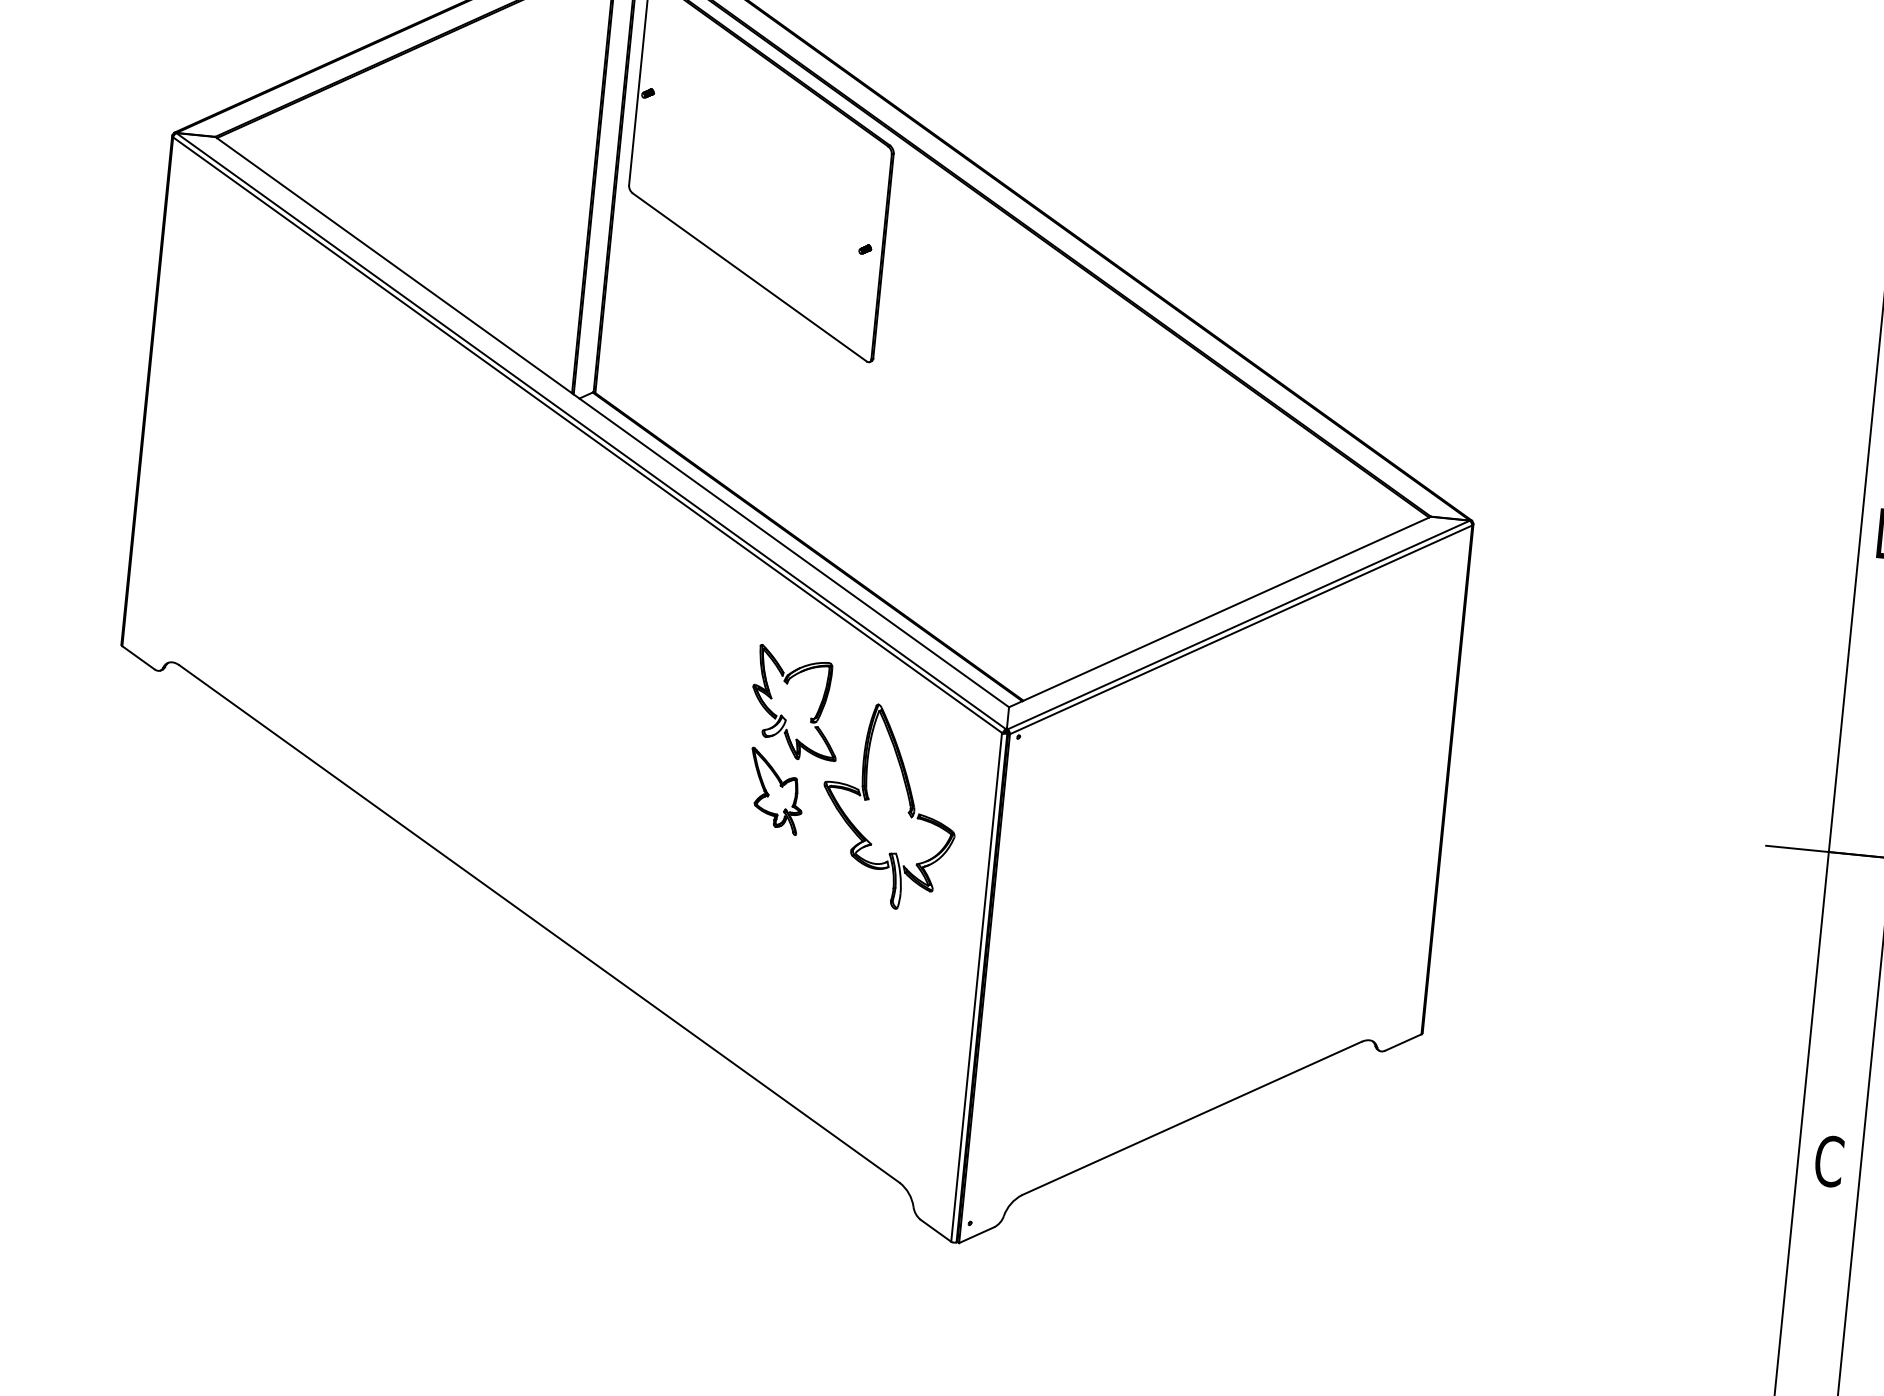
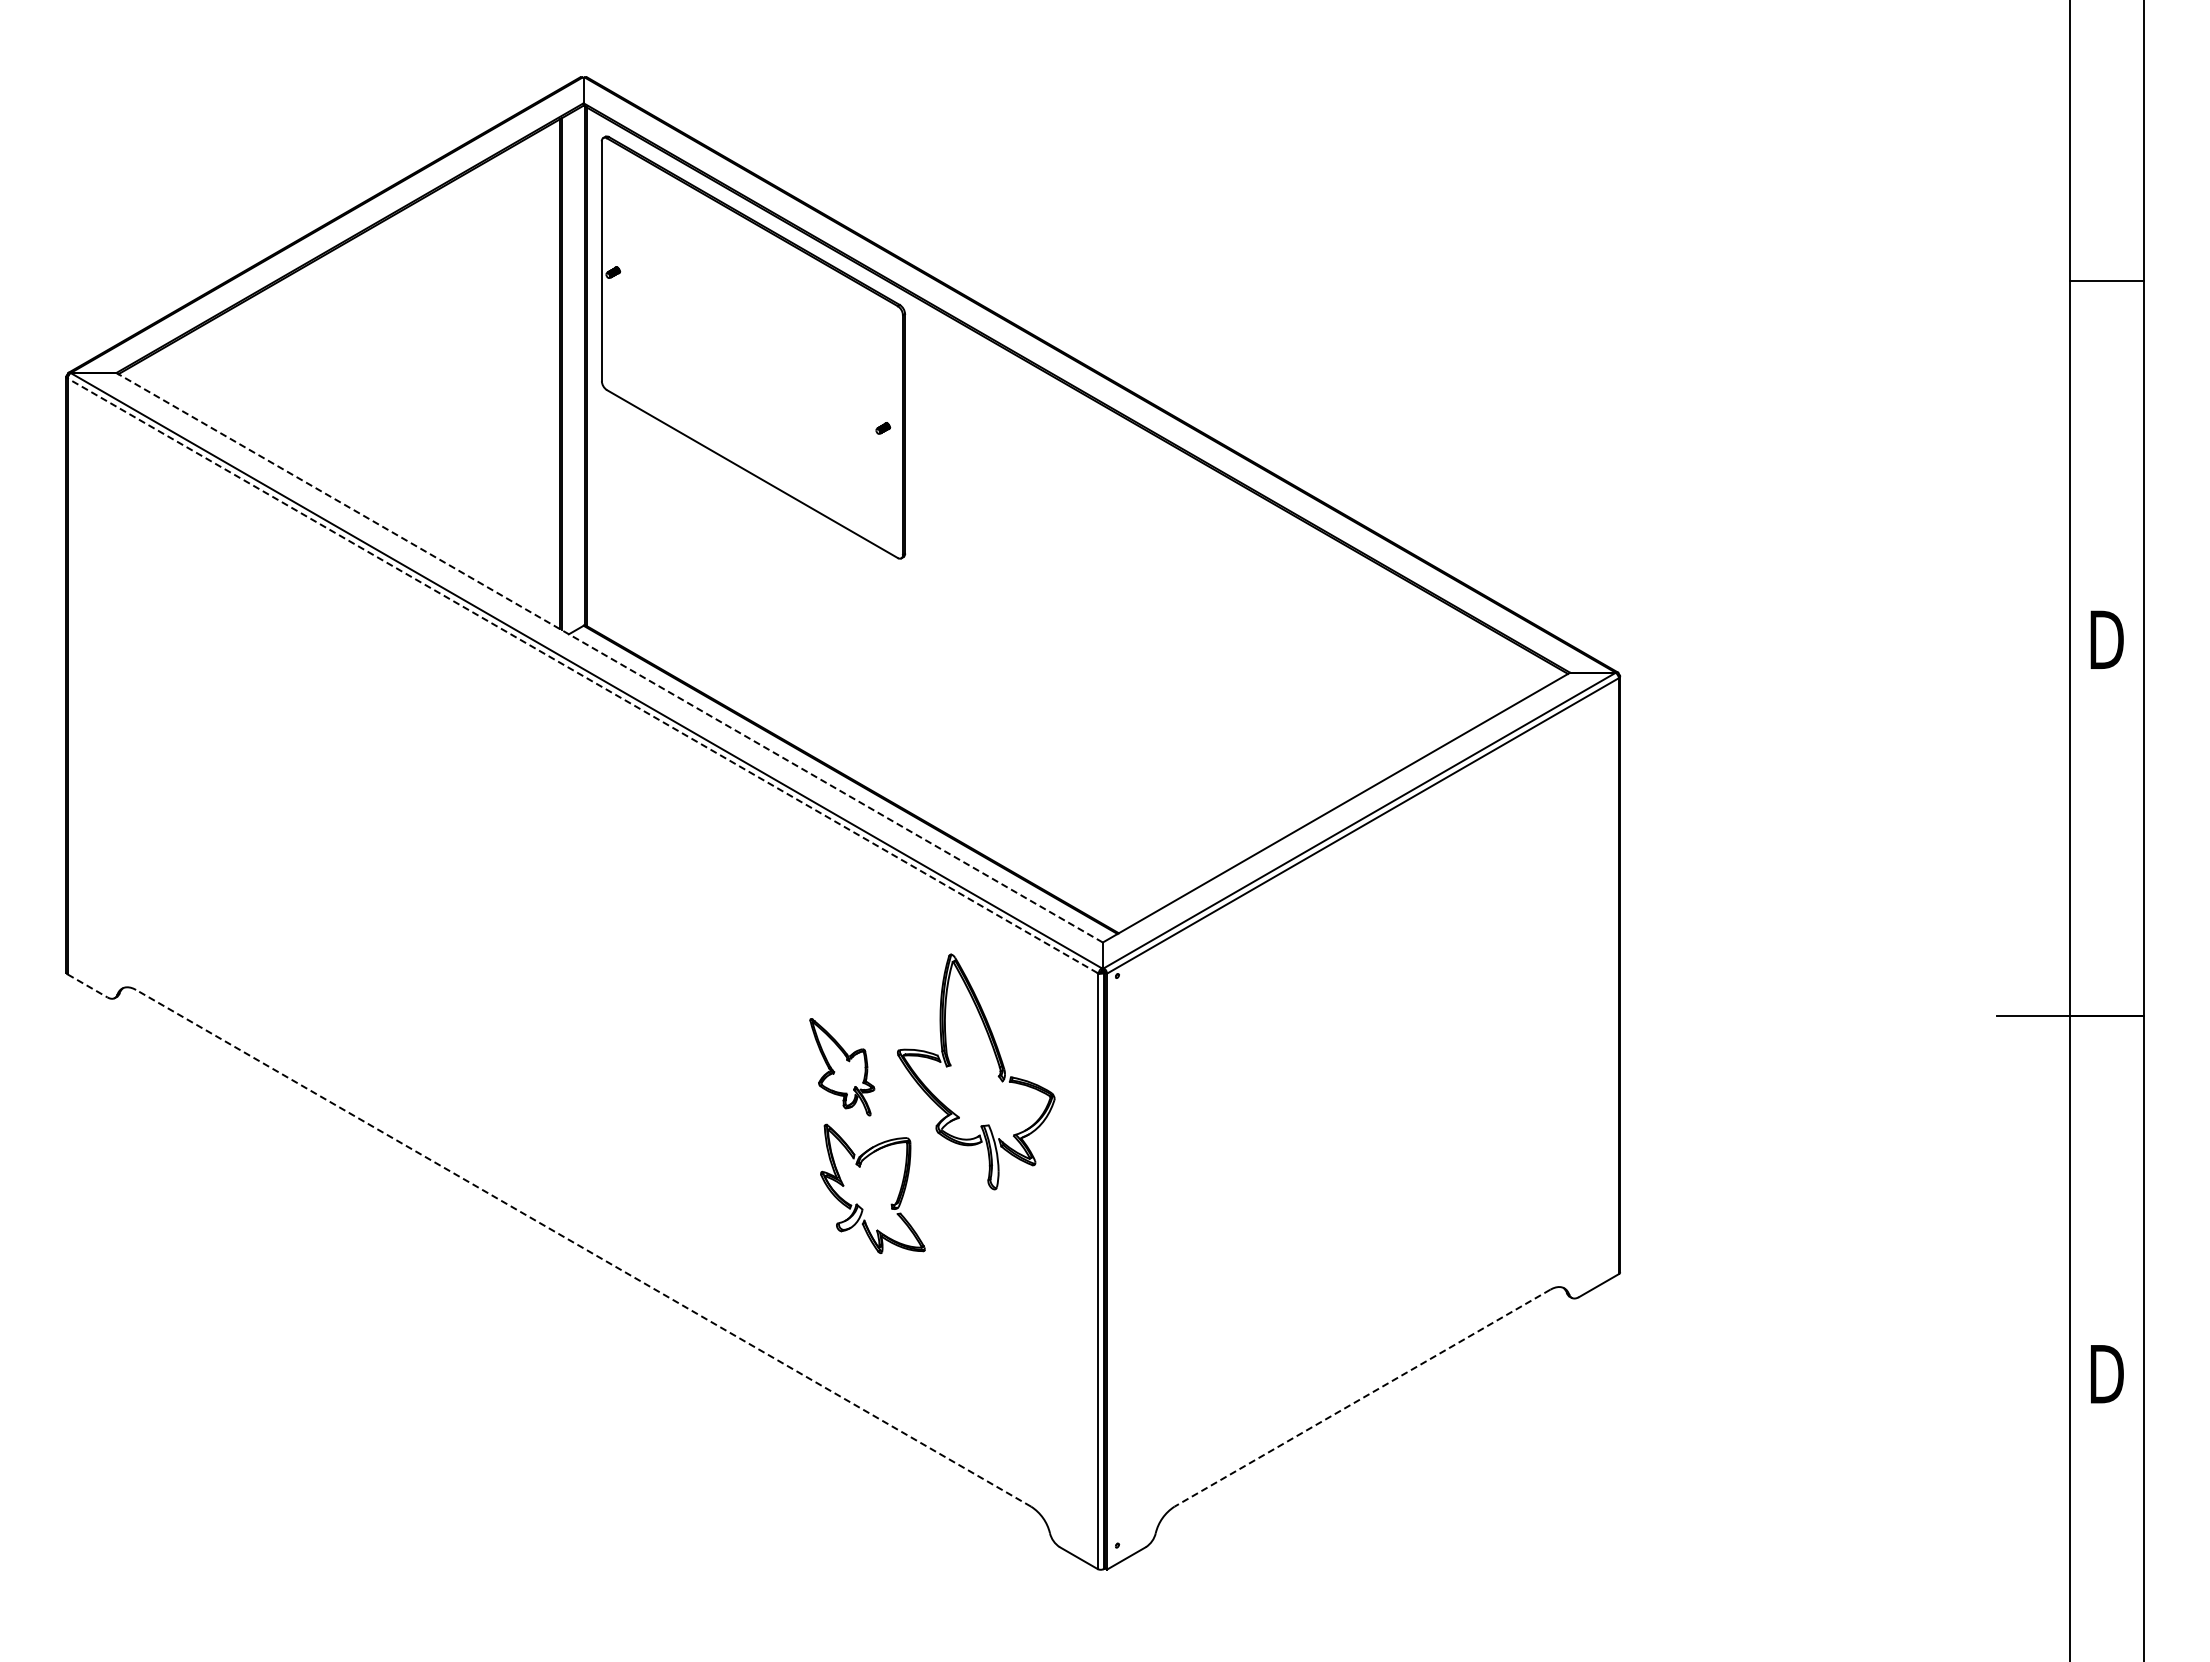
line: (612, 421) -> (609, 657), solid -> dashed
line: (587, 434) -> (582, 675), solid -> dashed
line: (138, 658) -> (87, 986), solid -> dashed
part: (782, 714) -> (857, 1203), moved
line: (539, 924) -> (583, 1248), solid -> dashed
line: (1191, 1118) -> (1362, 1398), solid -> dashed
text: (1829, 1161) -> (2106, 1374), C -> D

